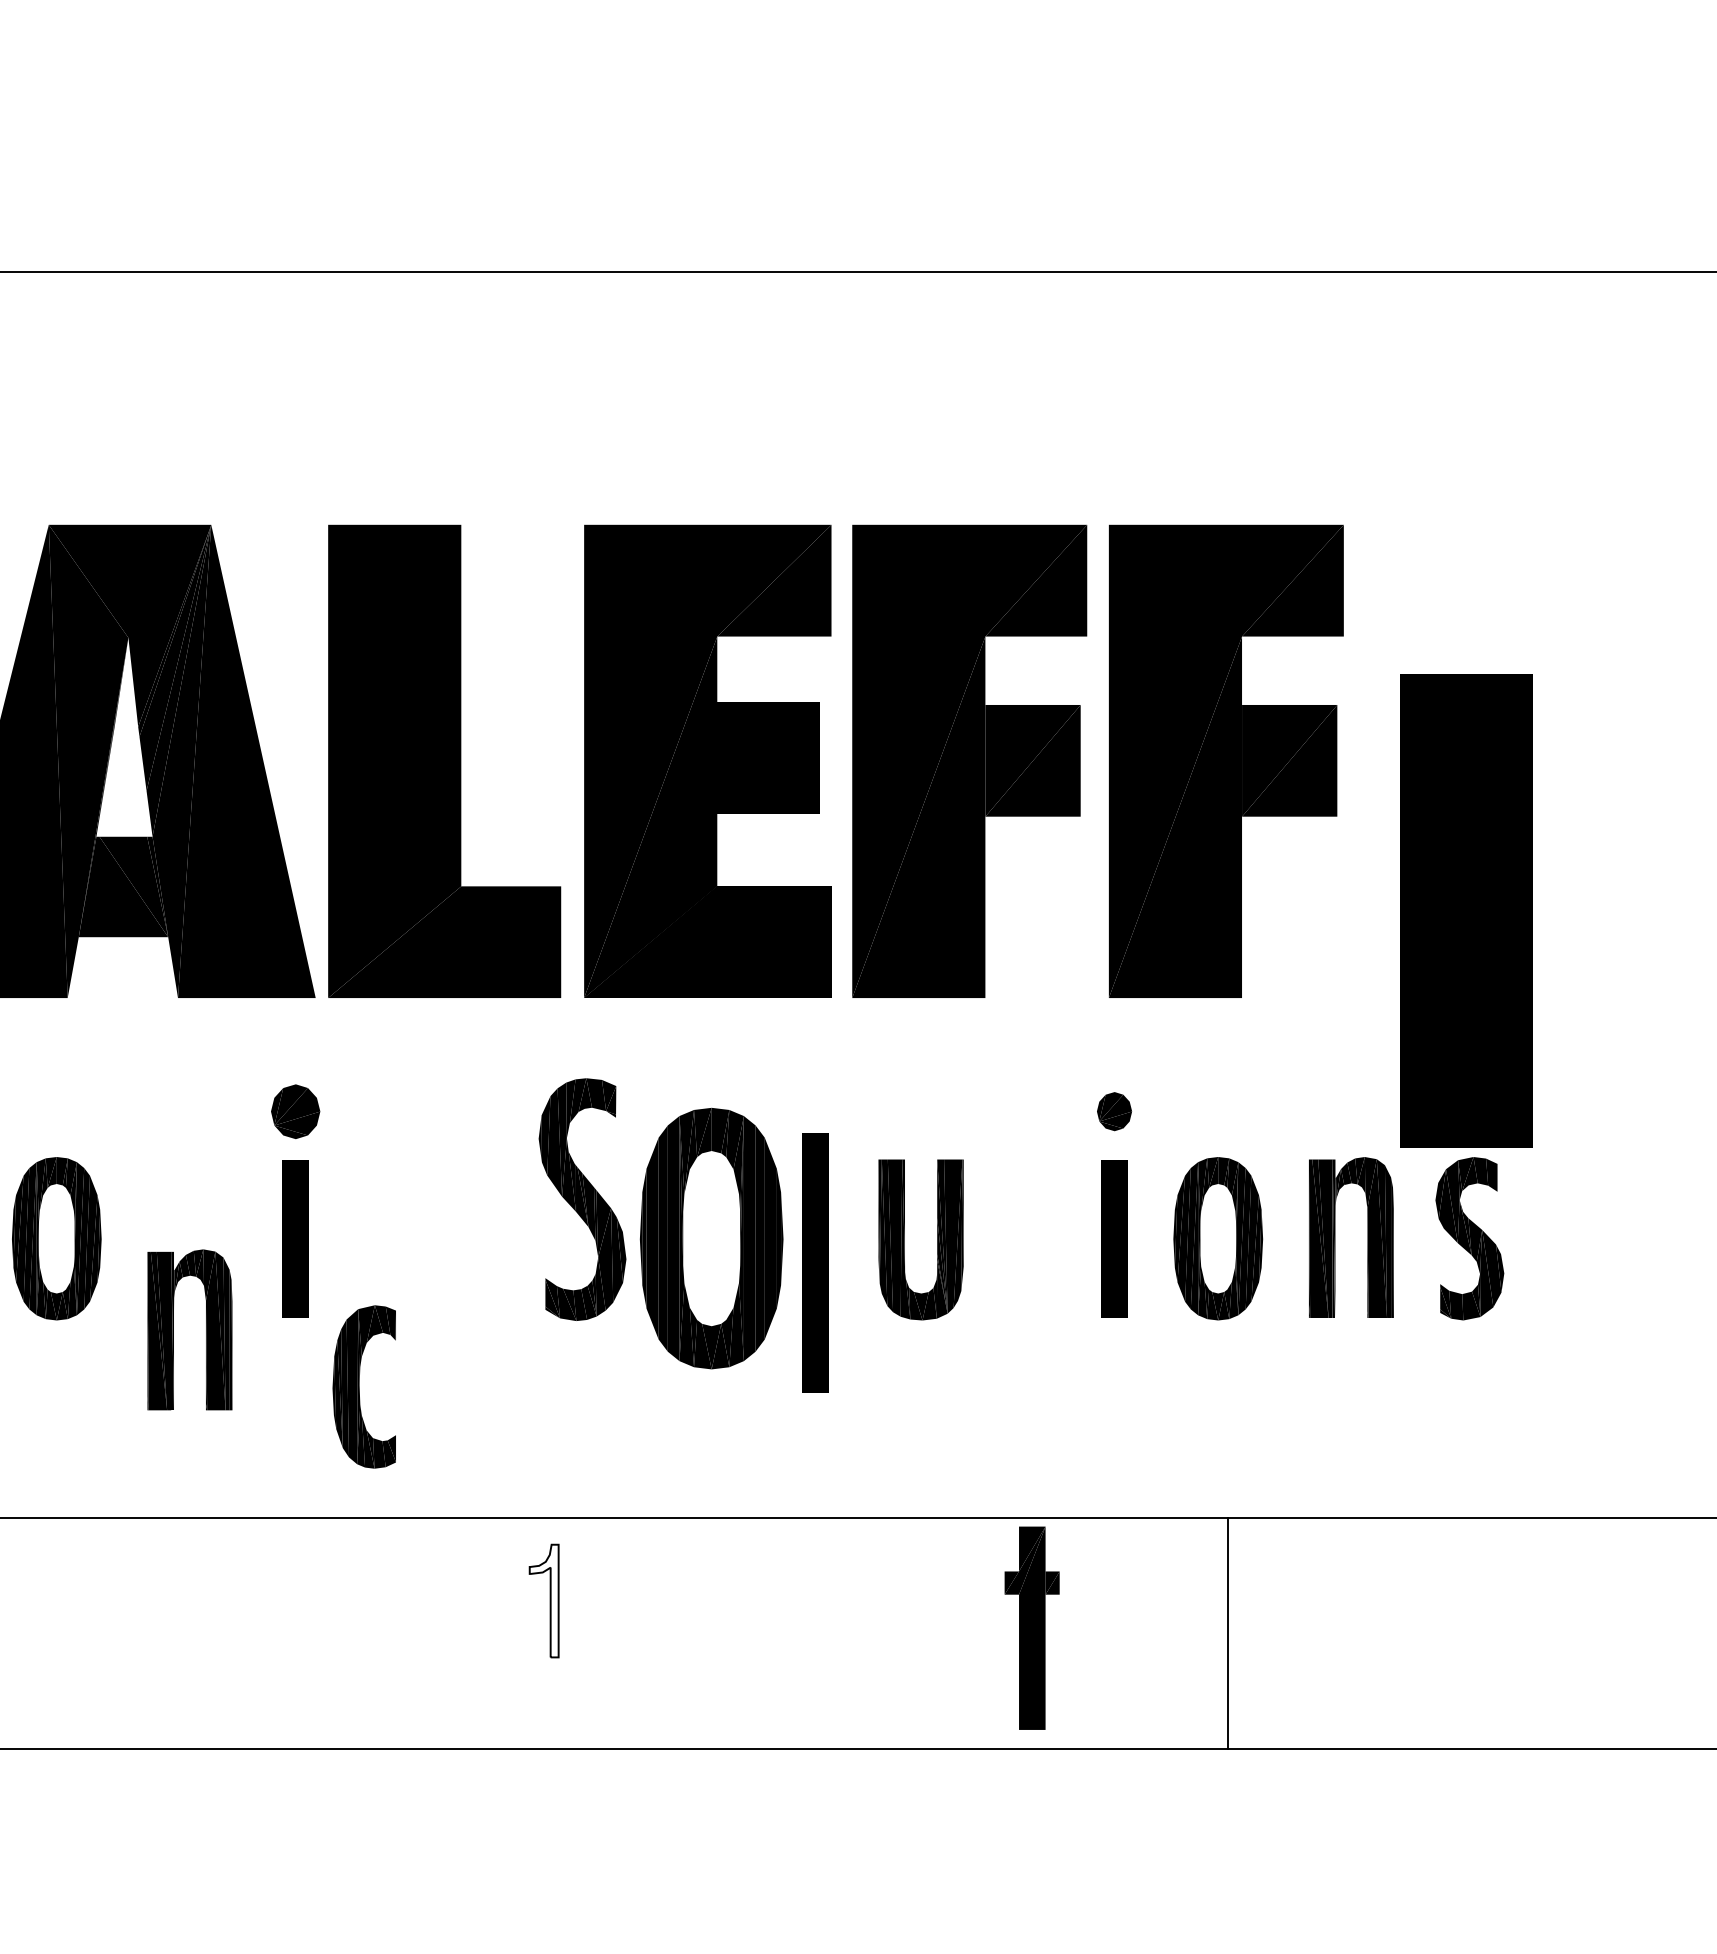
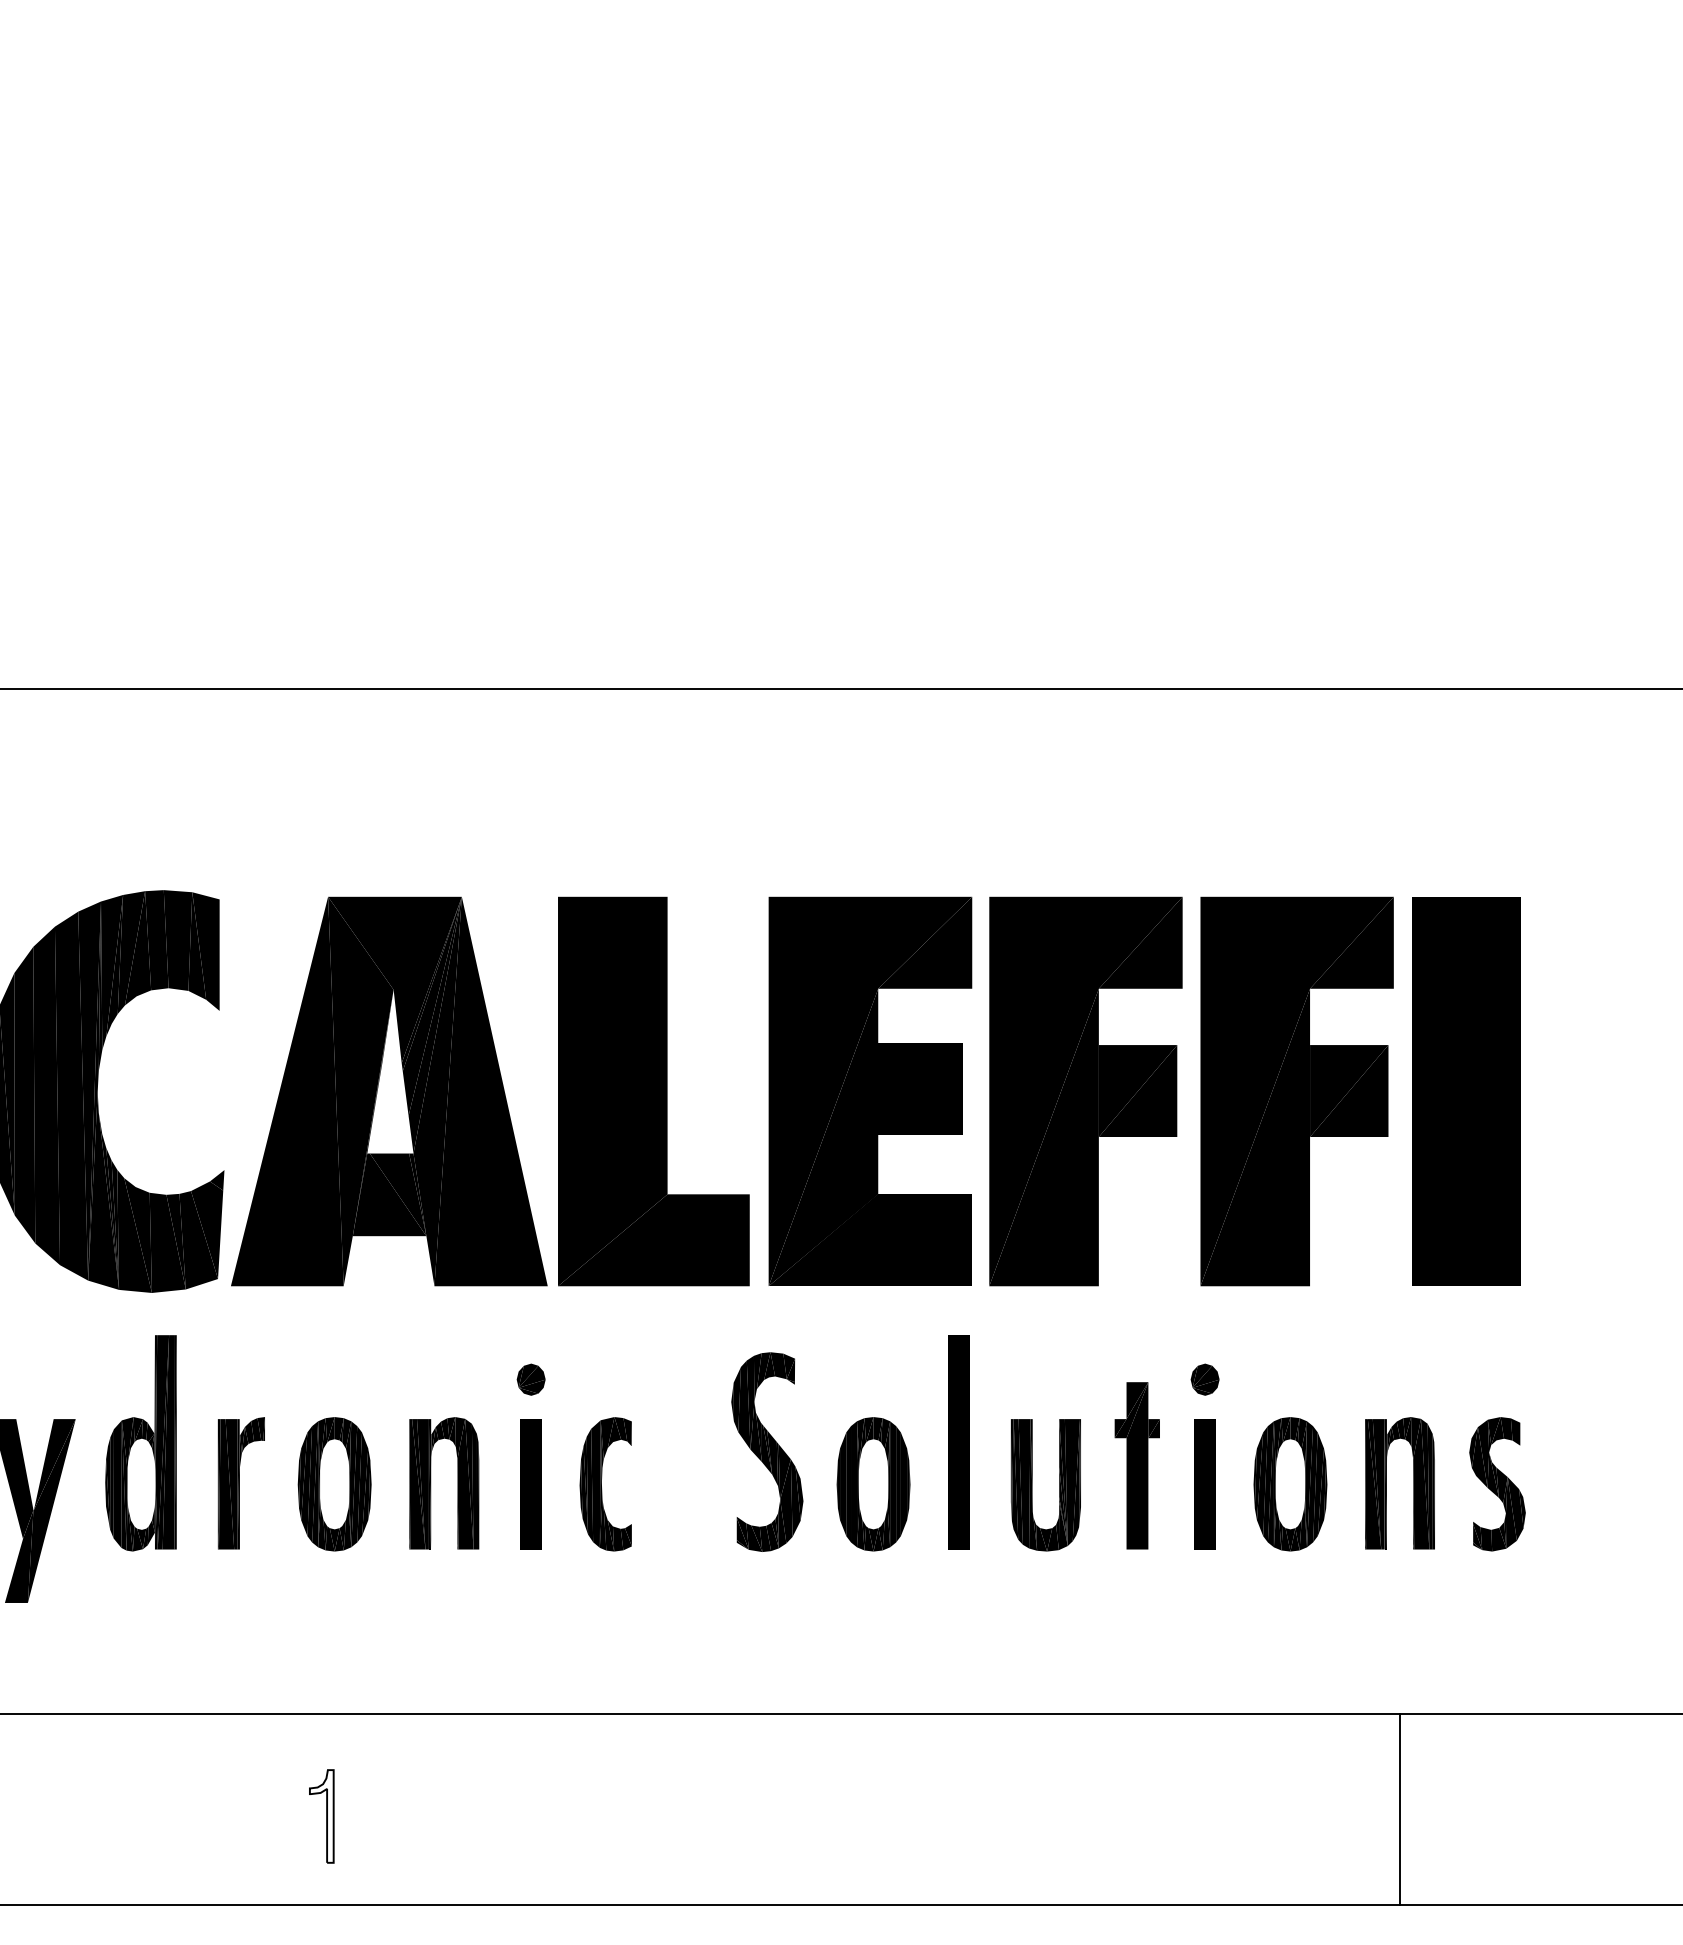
part: (1466, 910) -> (1466, 1091), moved
part: (294, 1111) -> (530, 1379), size x0.71
part: (711, 1238) -> (873, 1484), size x0.62
part: (814, 1263) -> (958, 1442), moved
part: (174, 1330) -> (431, 1483), moved
part: (363, 1387) -> (605, 1484), moved
part: (543, 1601) -> (321, 1816), moved
part: (1031, 1627) -> (1136, 1465), moved
line: (1227, 1632) -> (1399, 1808), moved

